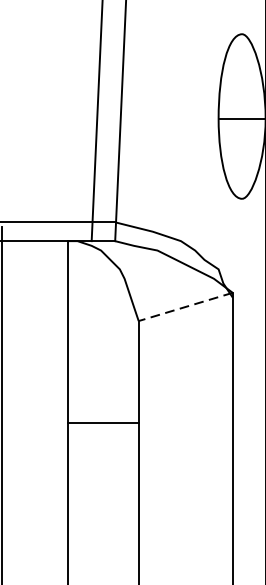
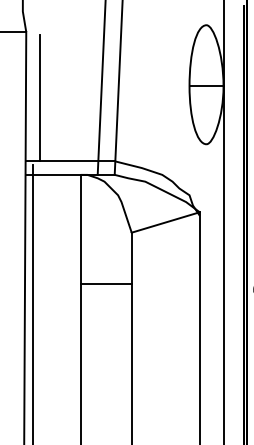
line: (11, 135) -> (39, 98), added
line: (185, 306) -> (165, 222), dashed -> solid
line: (102, 423) -> (105, 283), moved

